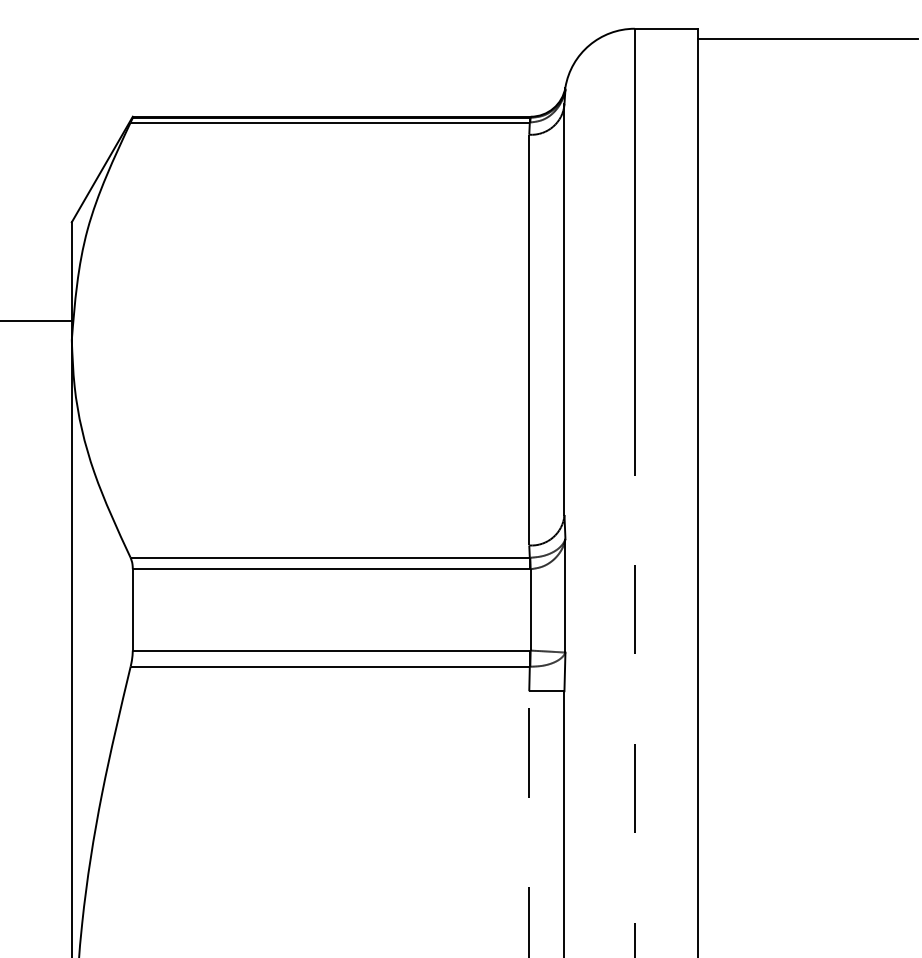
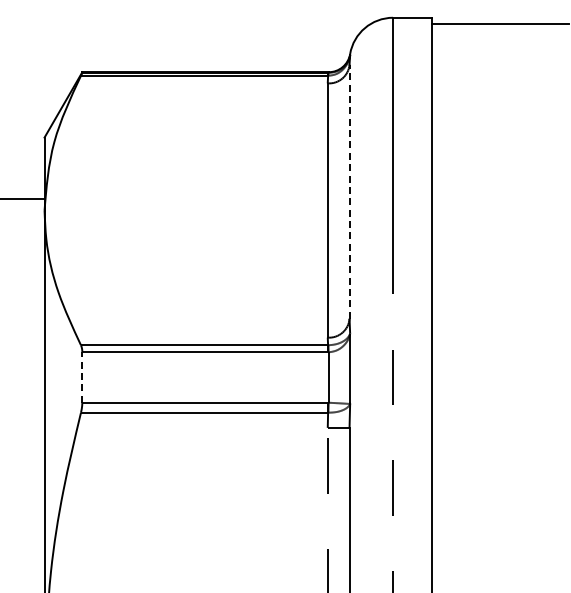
line: (564, 309) -> (349, 191), solid -> dashed
line: (133, 609) -> (82, 377), solid -> dashed

